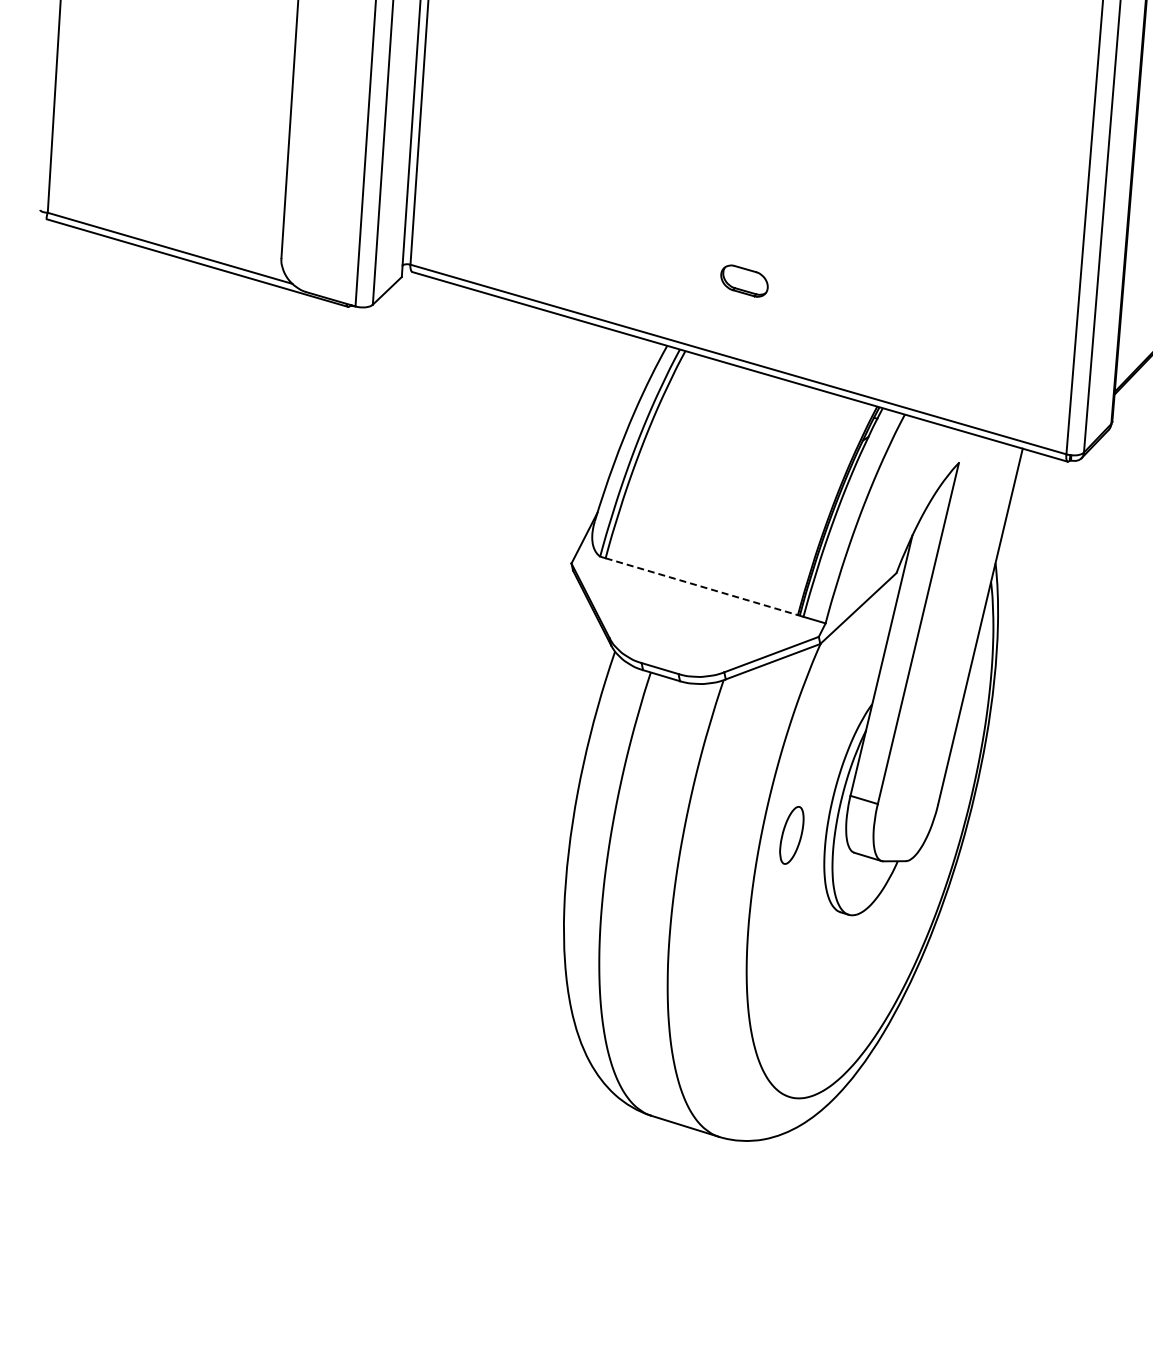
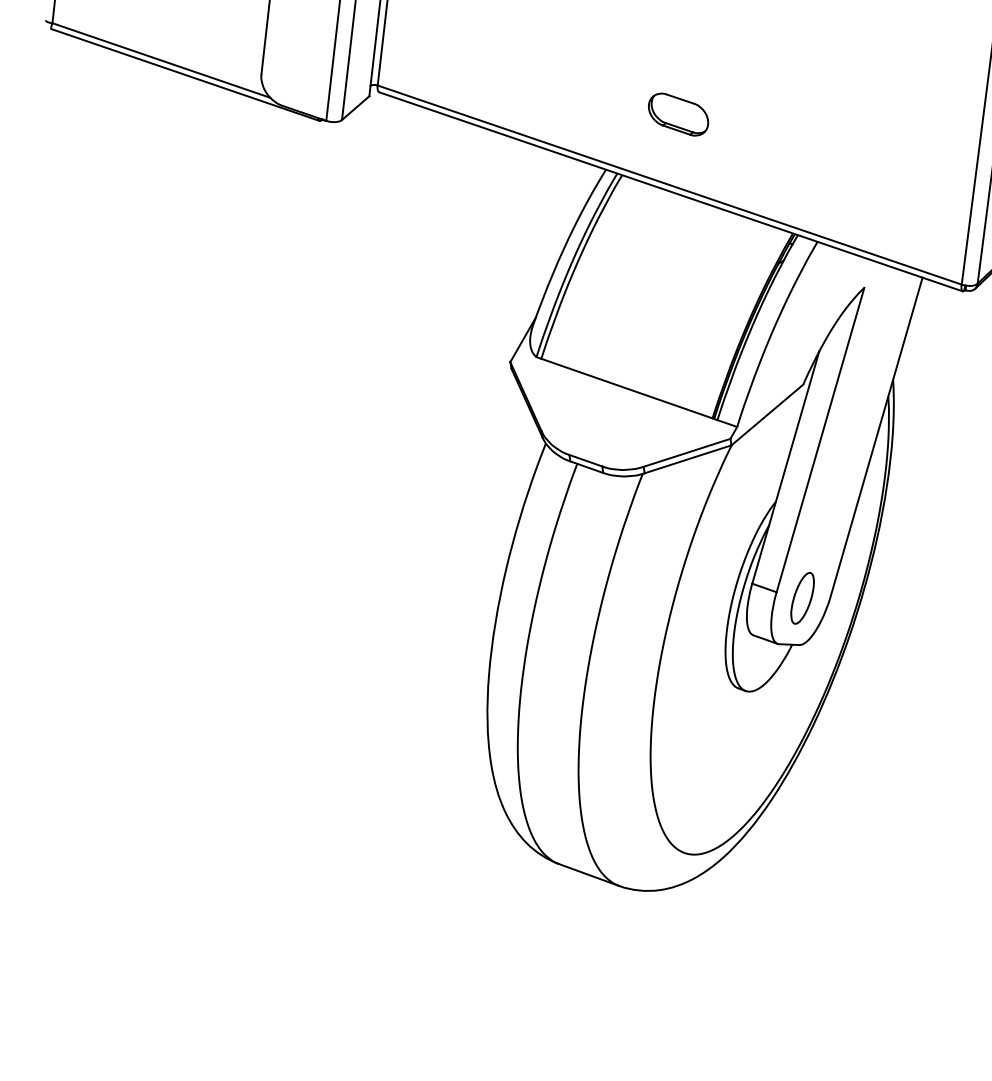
part: (744, 280) -> (678, 113), size x1.43
line: (702, 586) -> (627, 388), dashed -> solid
part: (791, 835) -> (802, 598), moved

